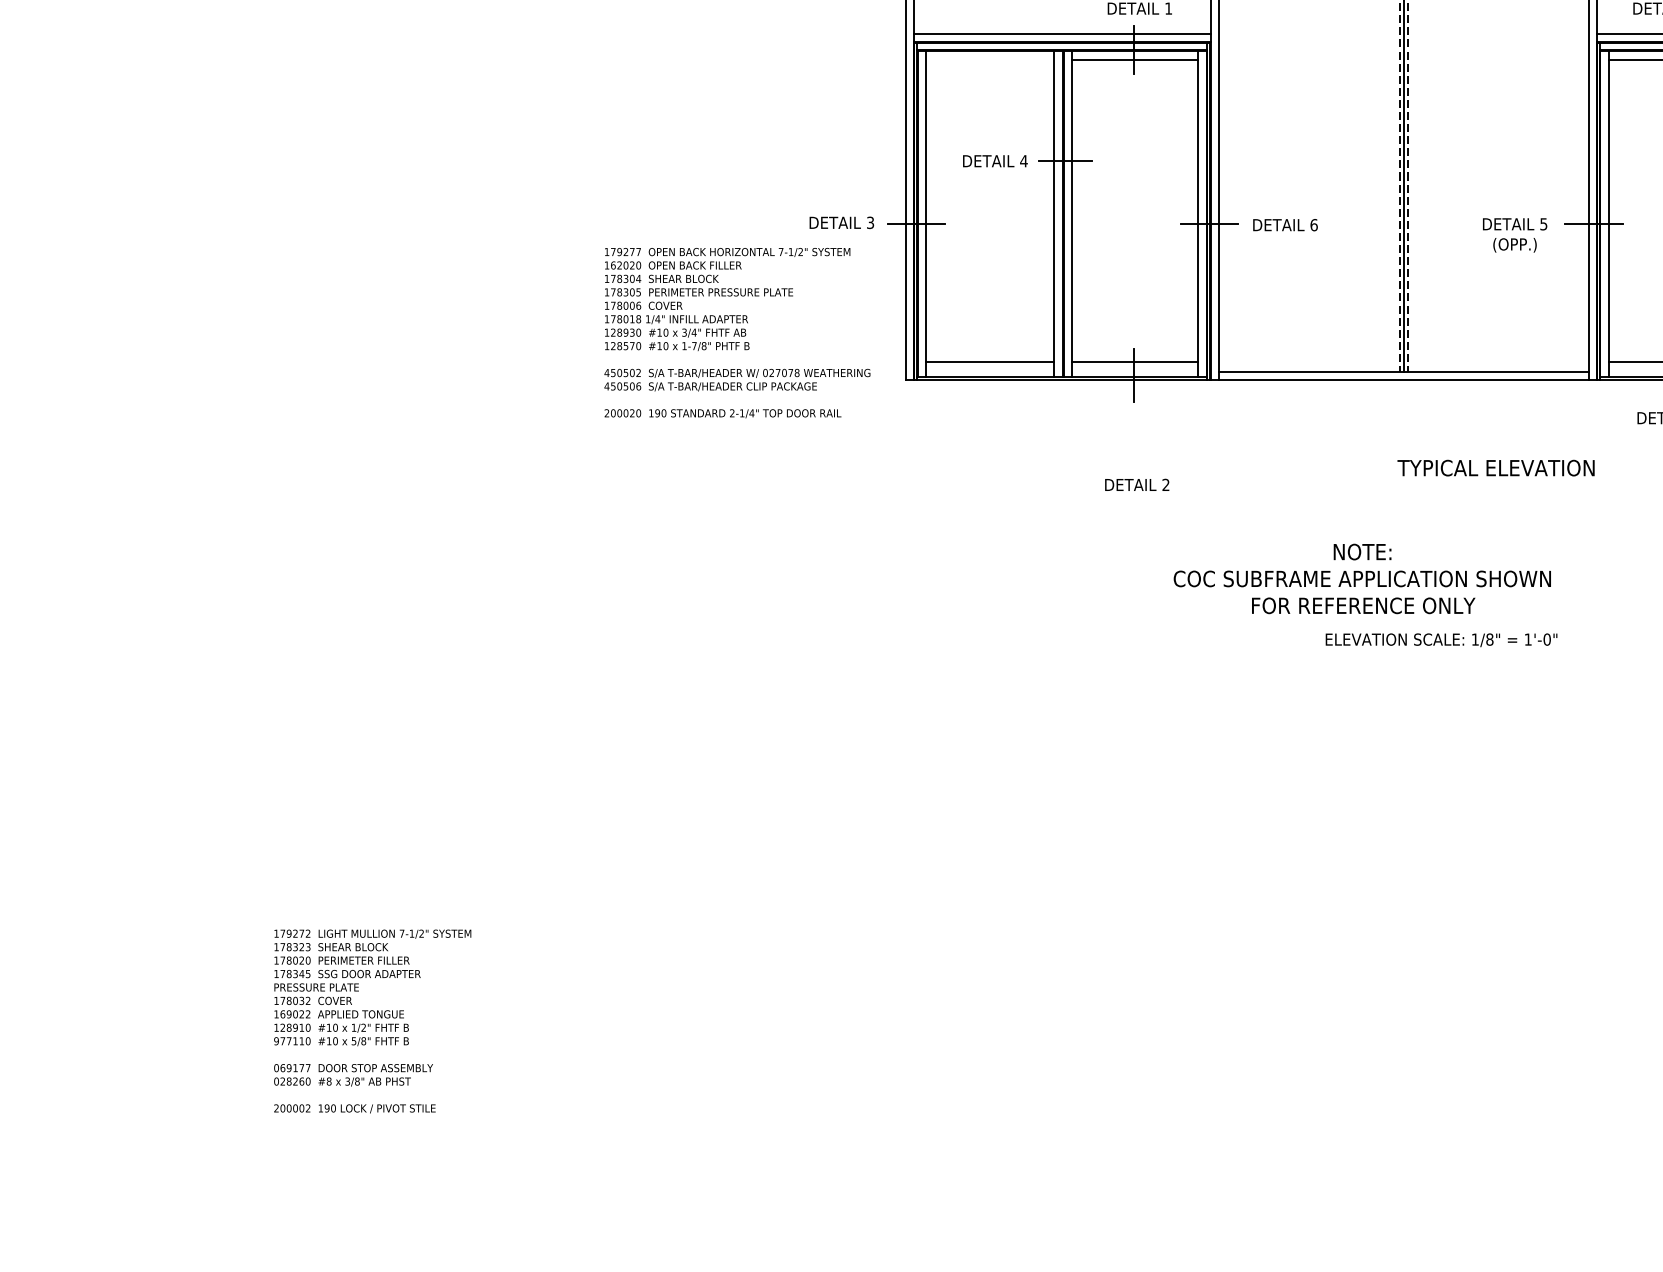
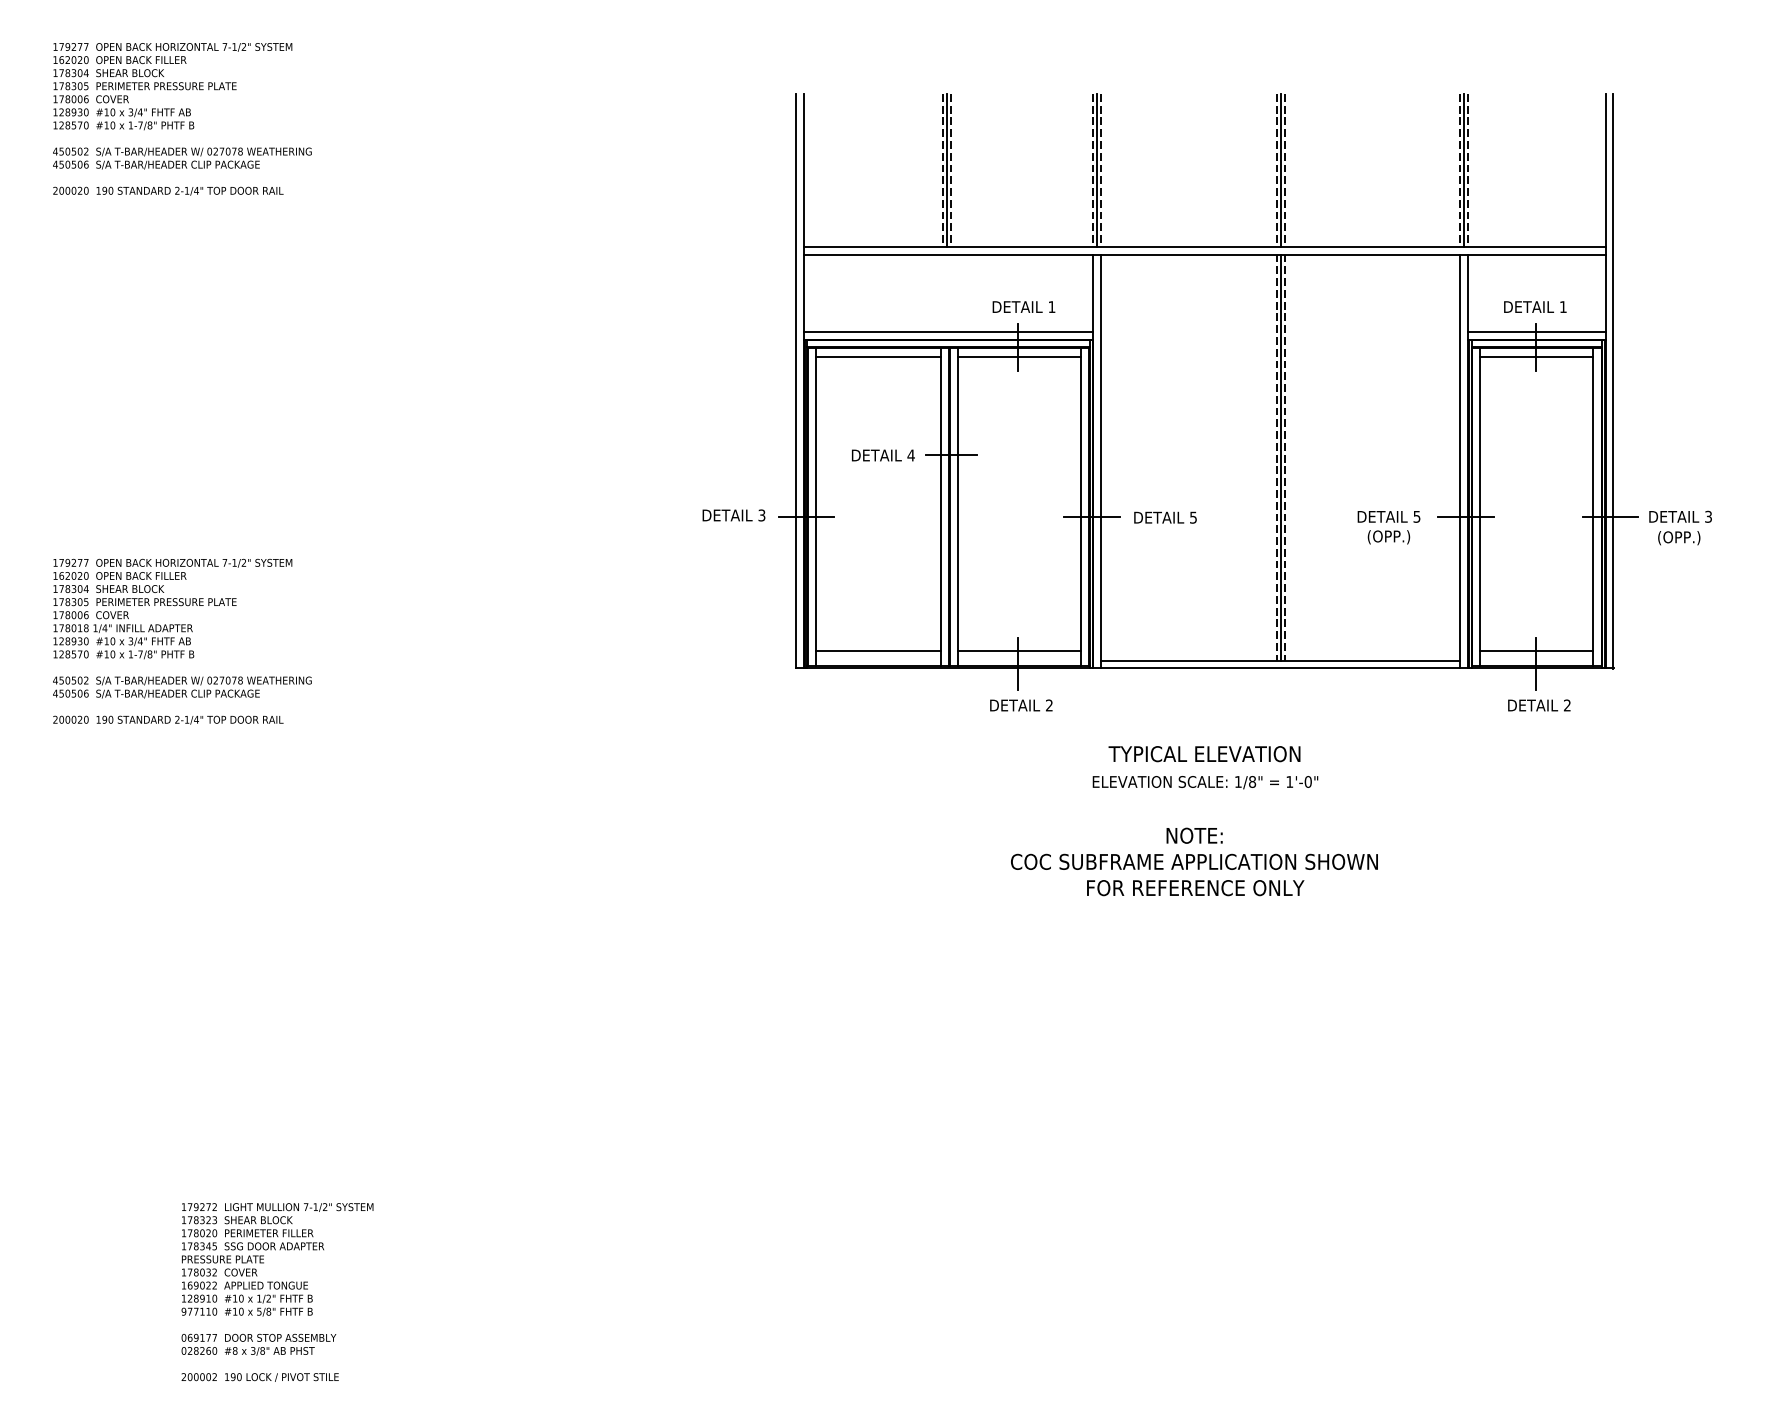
line: (990, 59) -> (878, 356), added
text: (1314, 224) -> (1193, 517), 6 -> 5
text: (737, 332) -> (182, 641), moved
text: (1496, 468) -> (1204, 754), moved
text: (1137, 484) -> (1021, 705), moved
text: (1362, 578) -> (1194, 861), moved
text: (1441, 640) -> (1205, 782), moved

